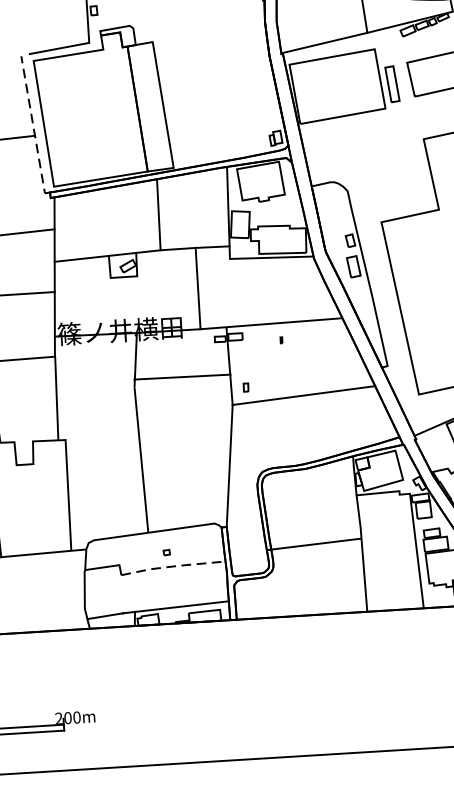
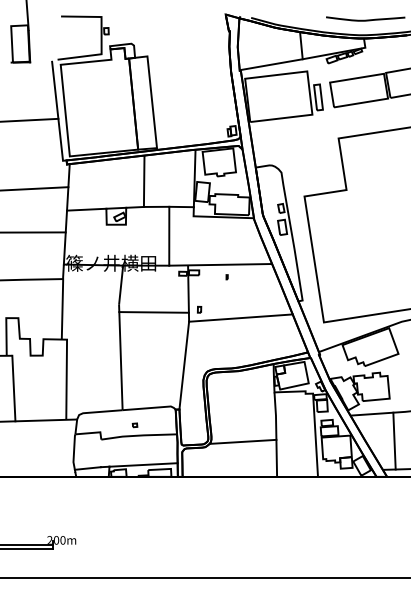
line: (33, 128) -> (57, 113), dashed -> solid
line: (181, 377) -> (153, 312), moved
line: (313, 543) -> (242, 441), moved
line: (172, 566) -> (138, 435), dashed -> solid

